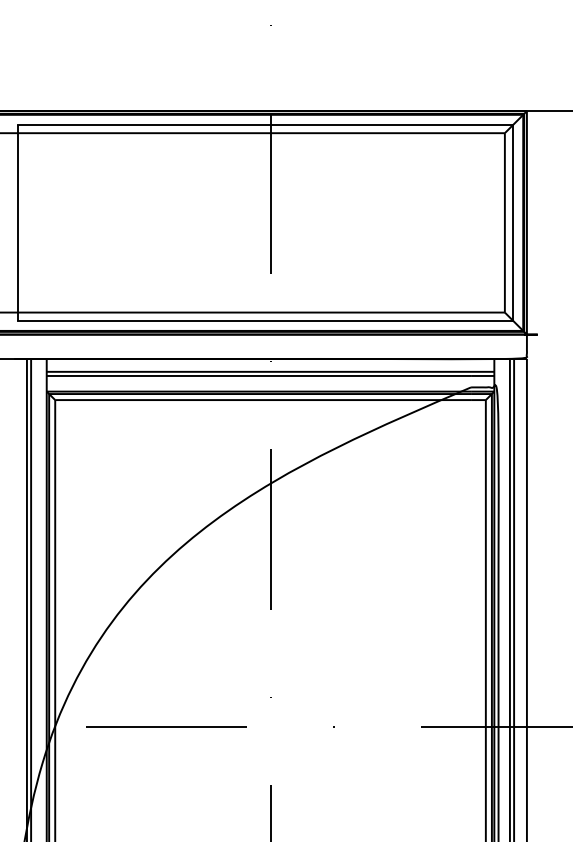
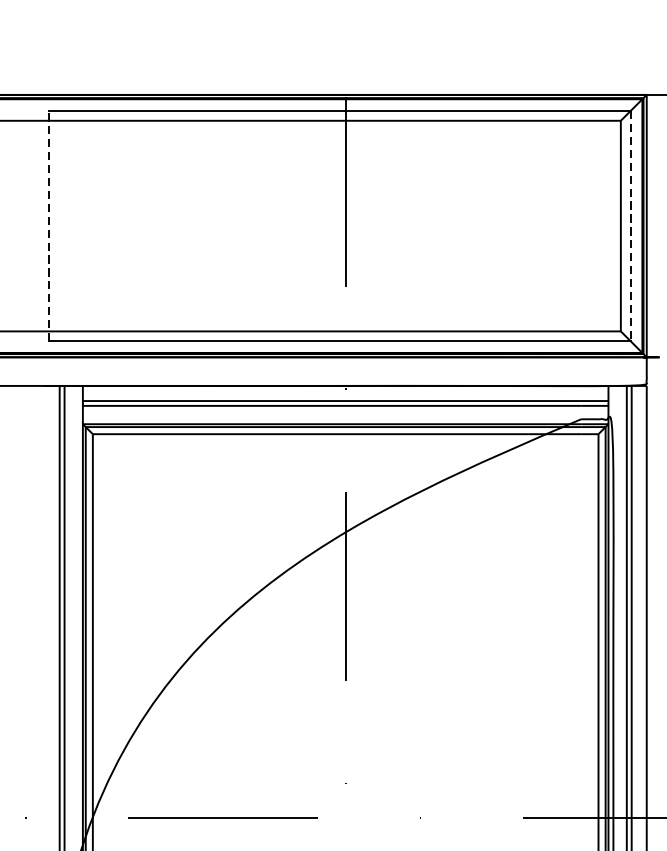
line: (18, 222) -> (49, 225), solid -> dashed
line: (513, 222) -> (630, 225), solid -> dashed

